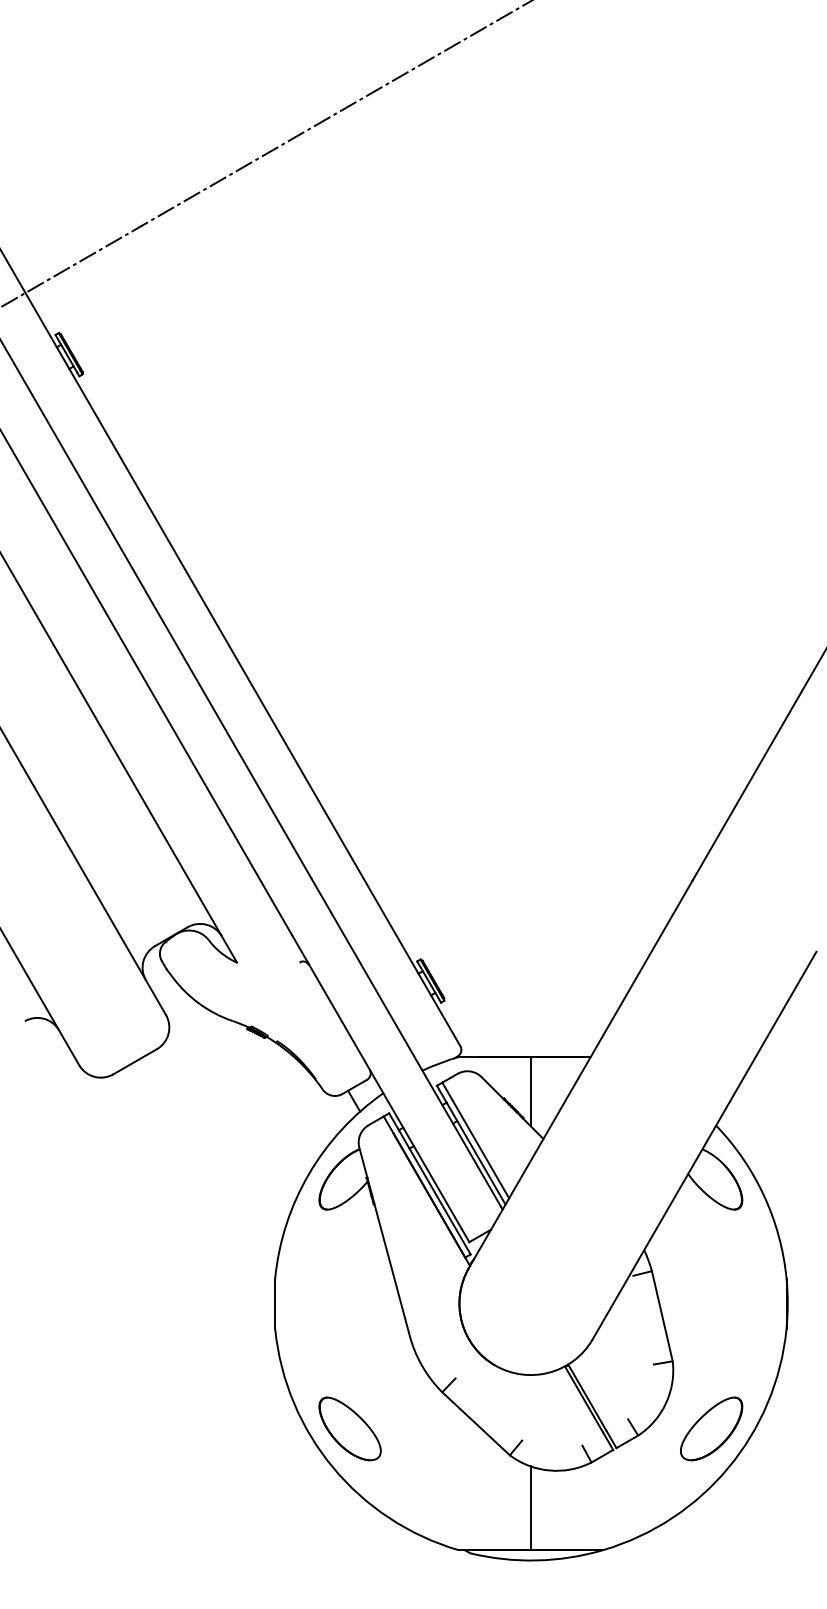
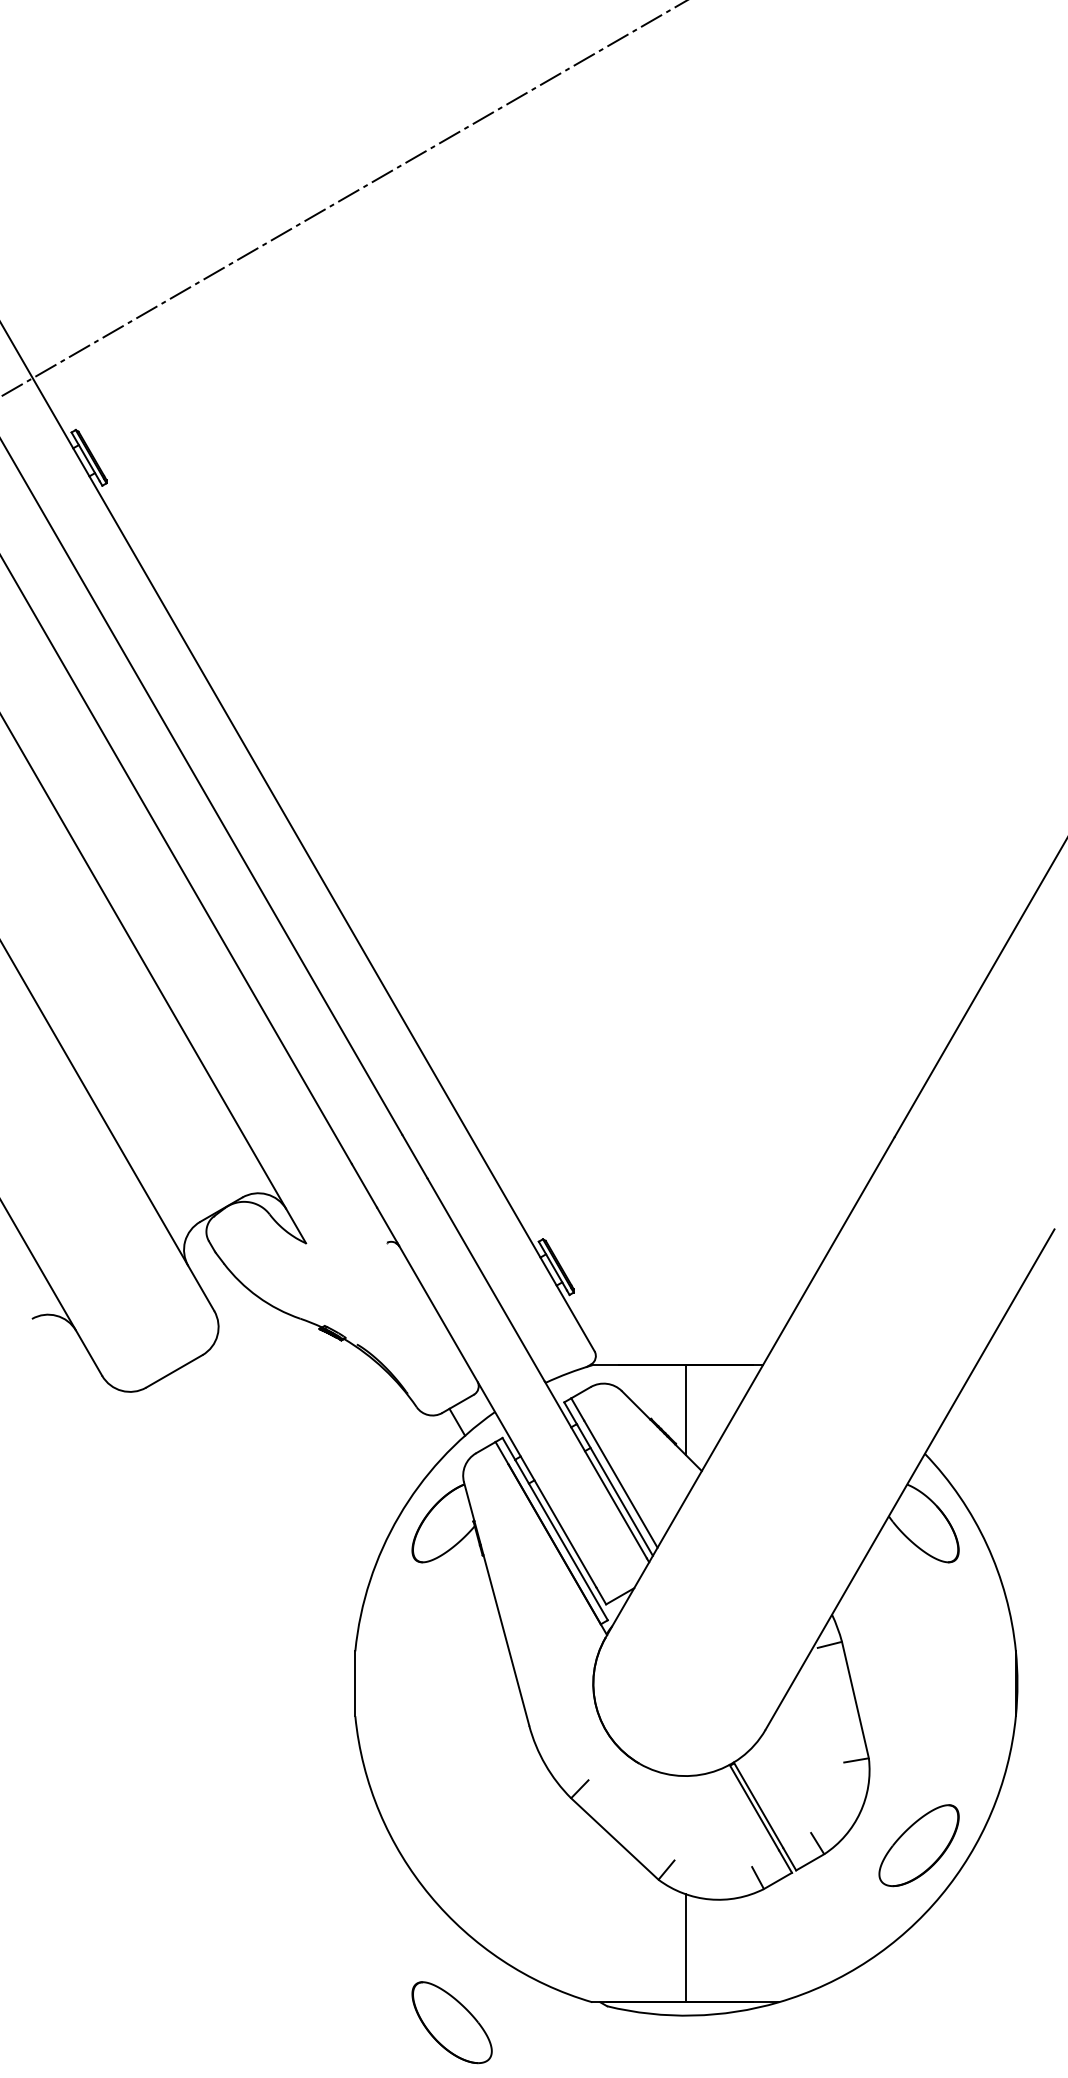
part: (349, 1428) -> (451, 2022), moved

